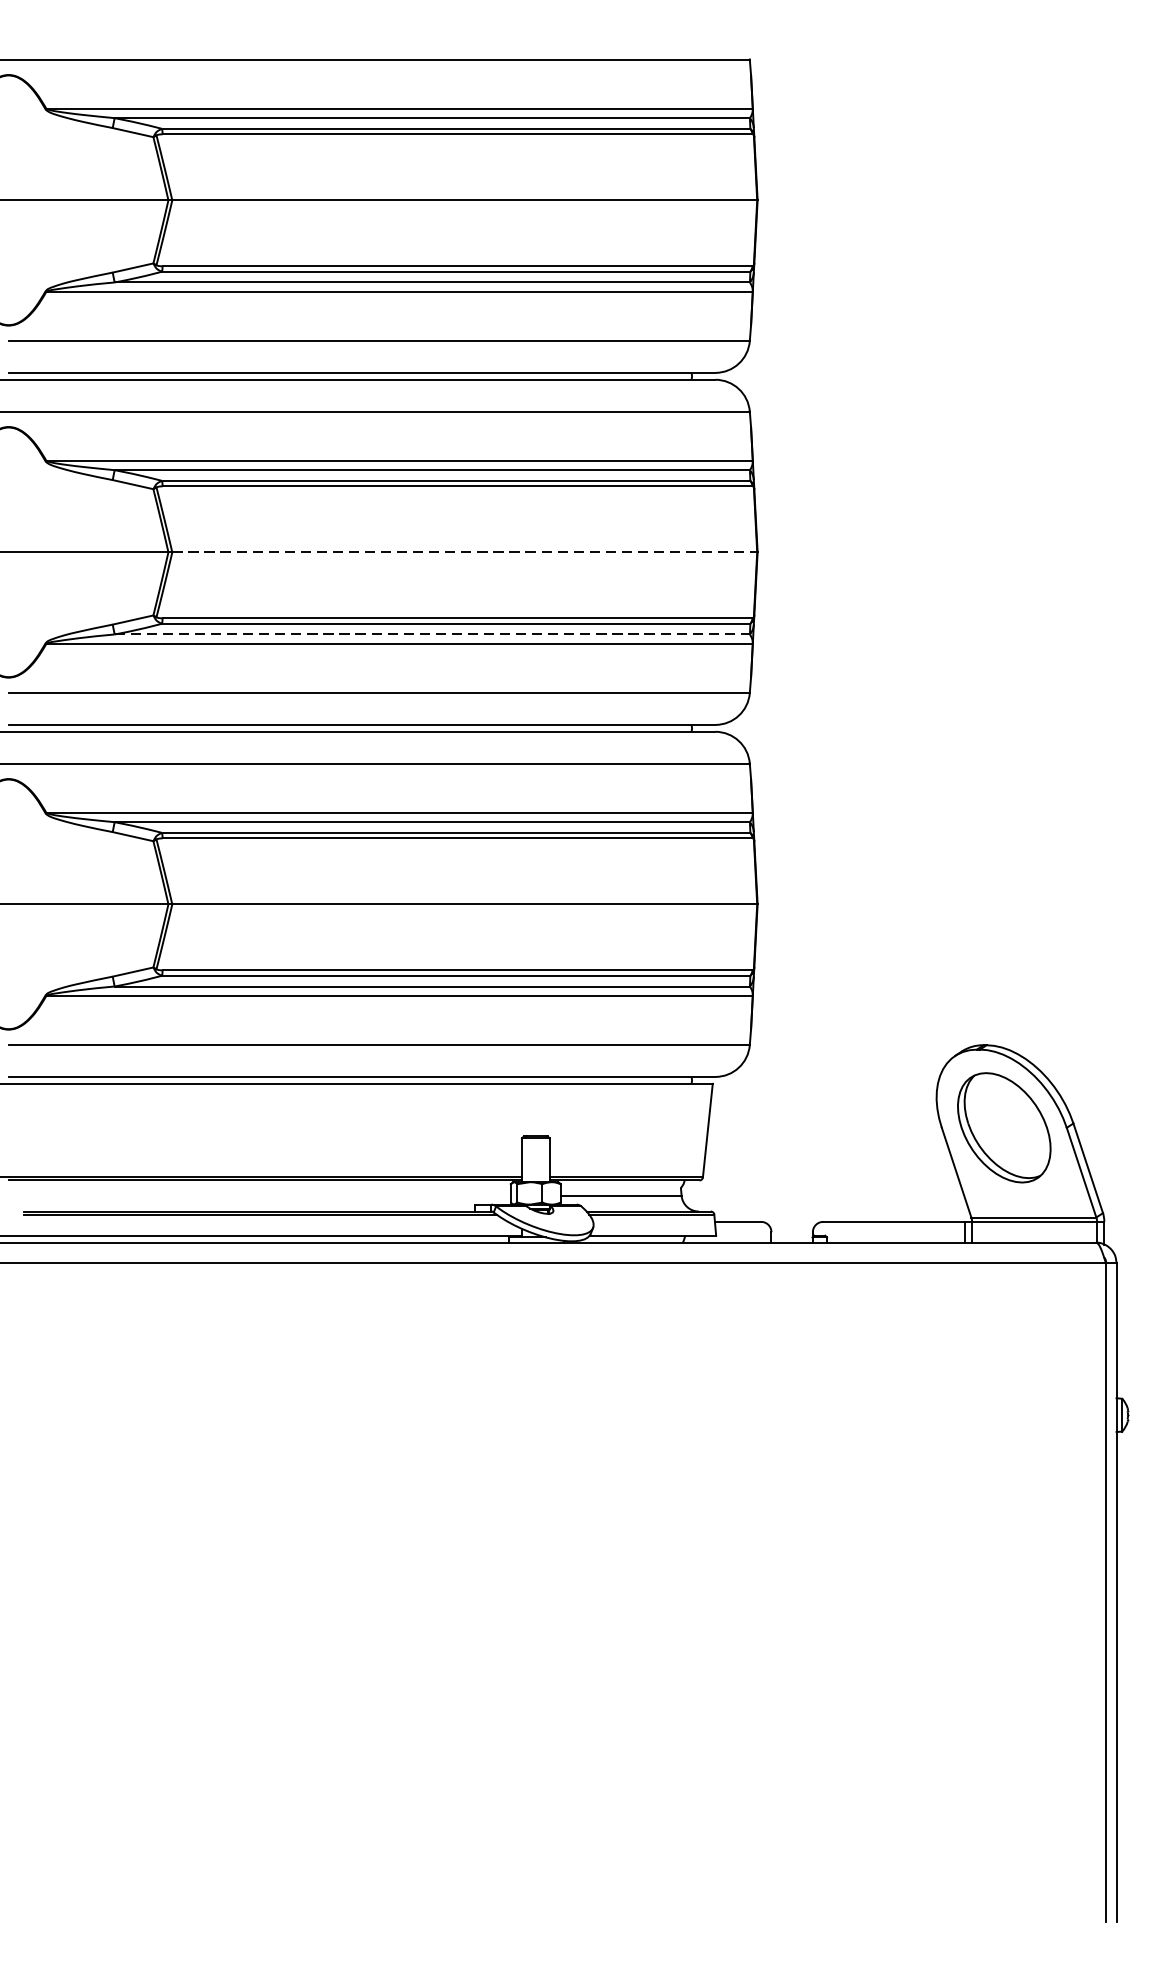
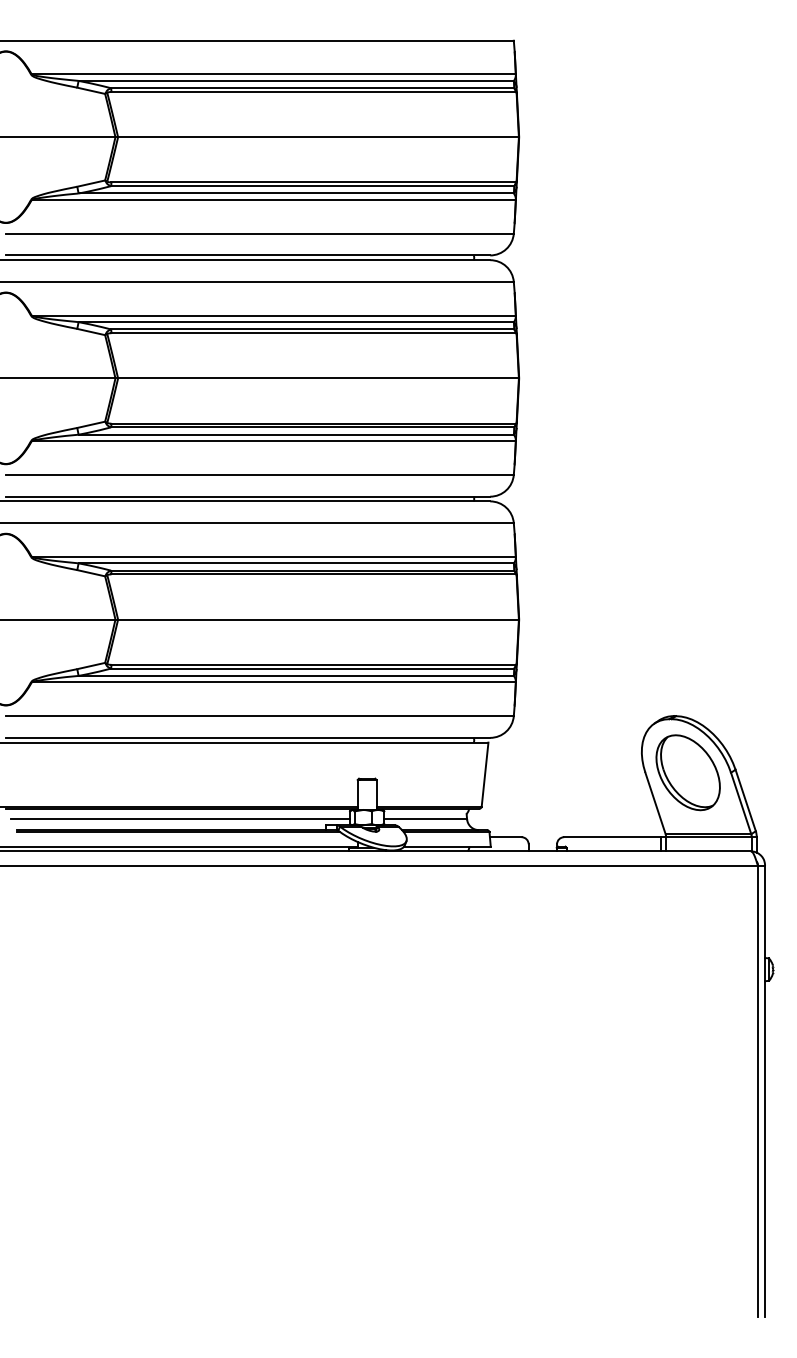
line: (466, 552) -> (319, 378), dashed -> solid
line: (432, 634) -> (296, 434), dashed -> solid
line: (263, 1196) -> (180, 819), added

